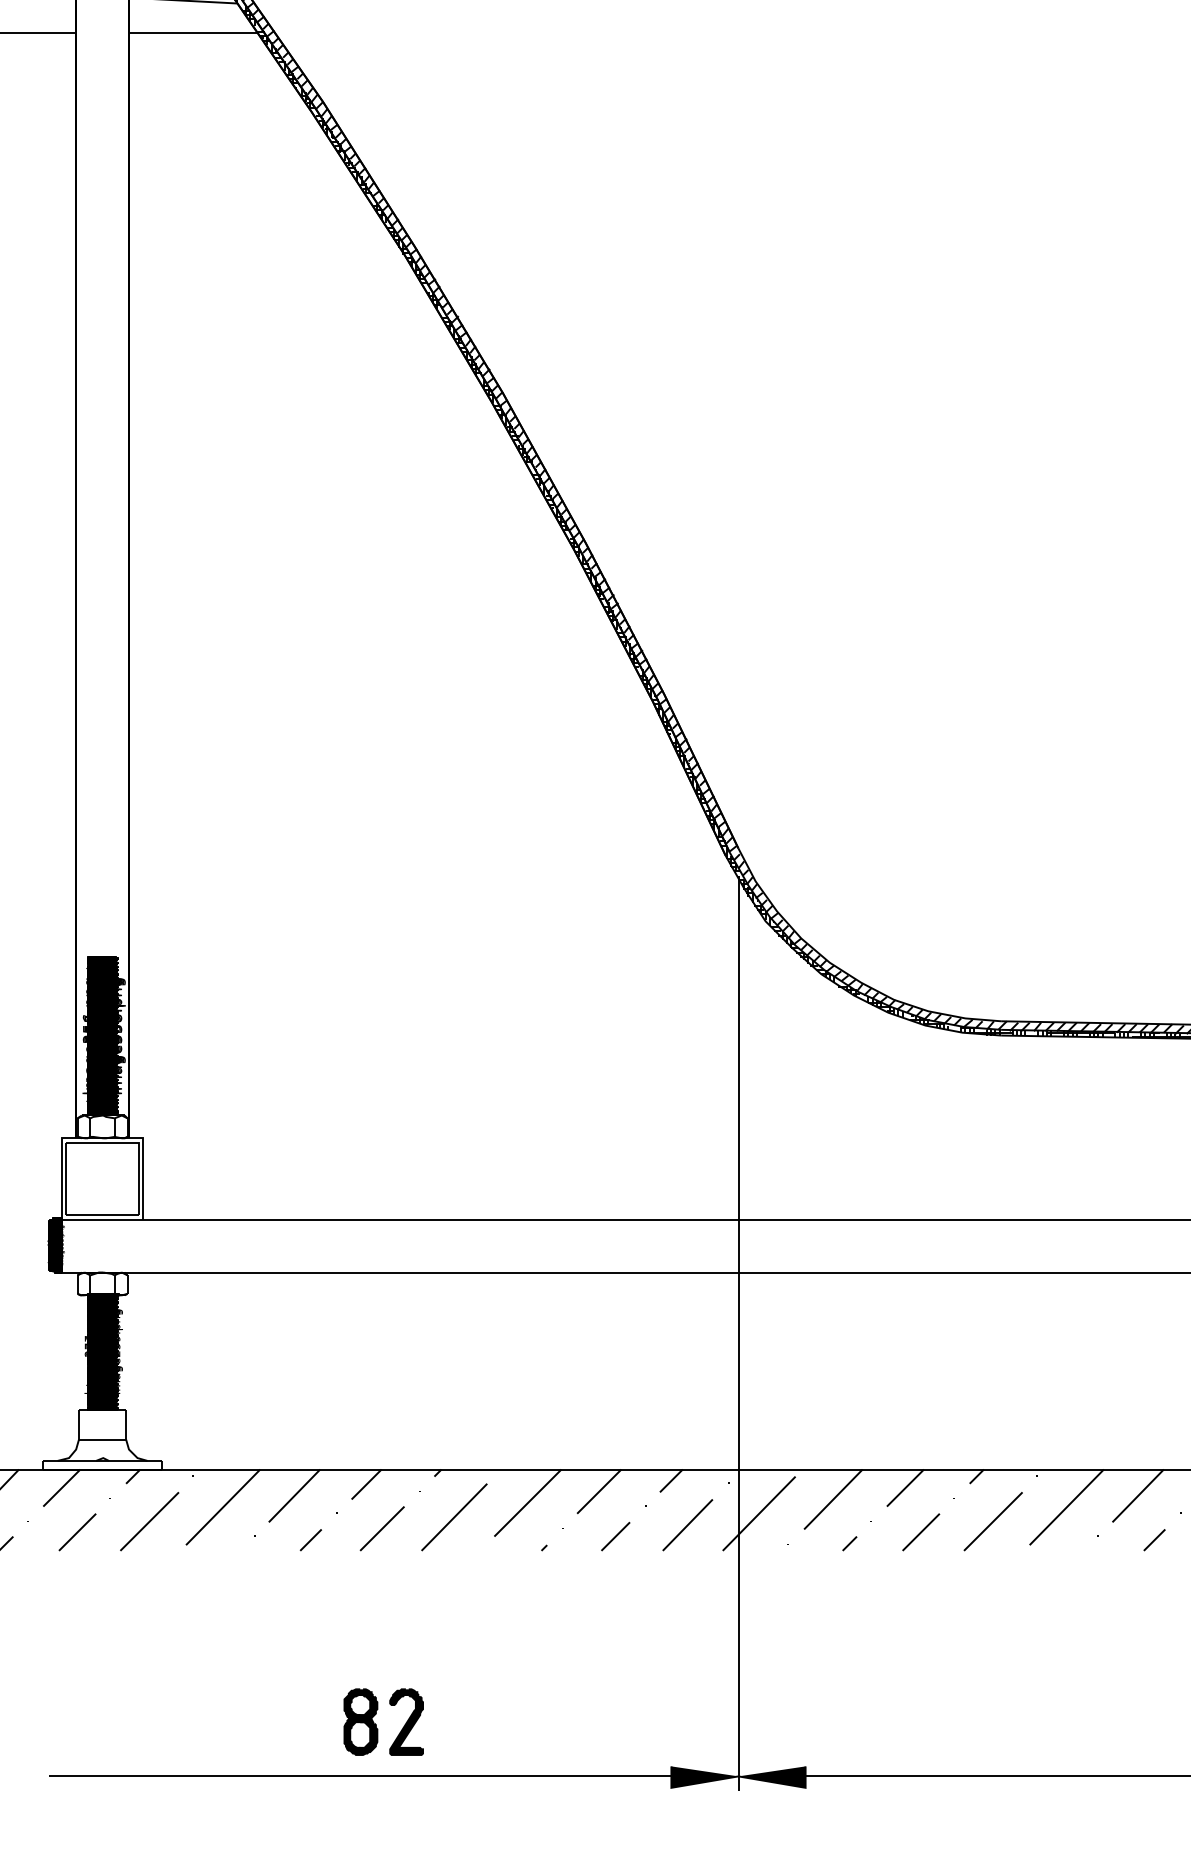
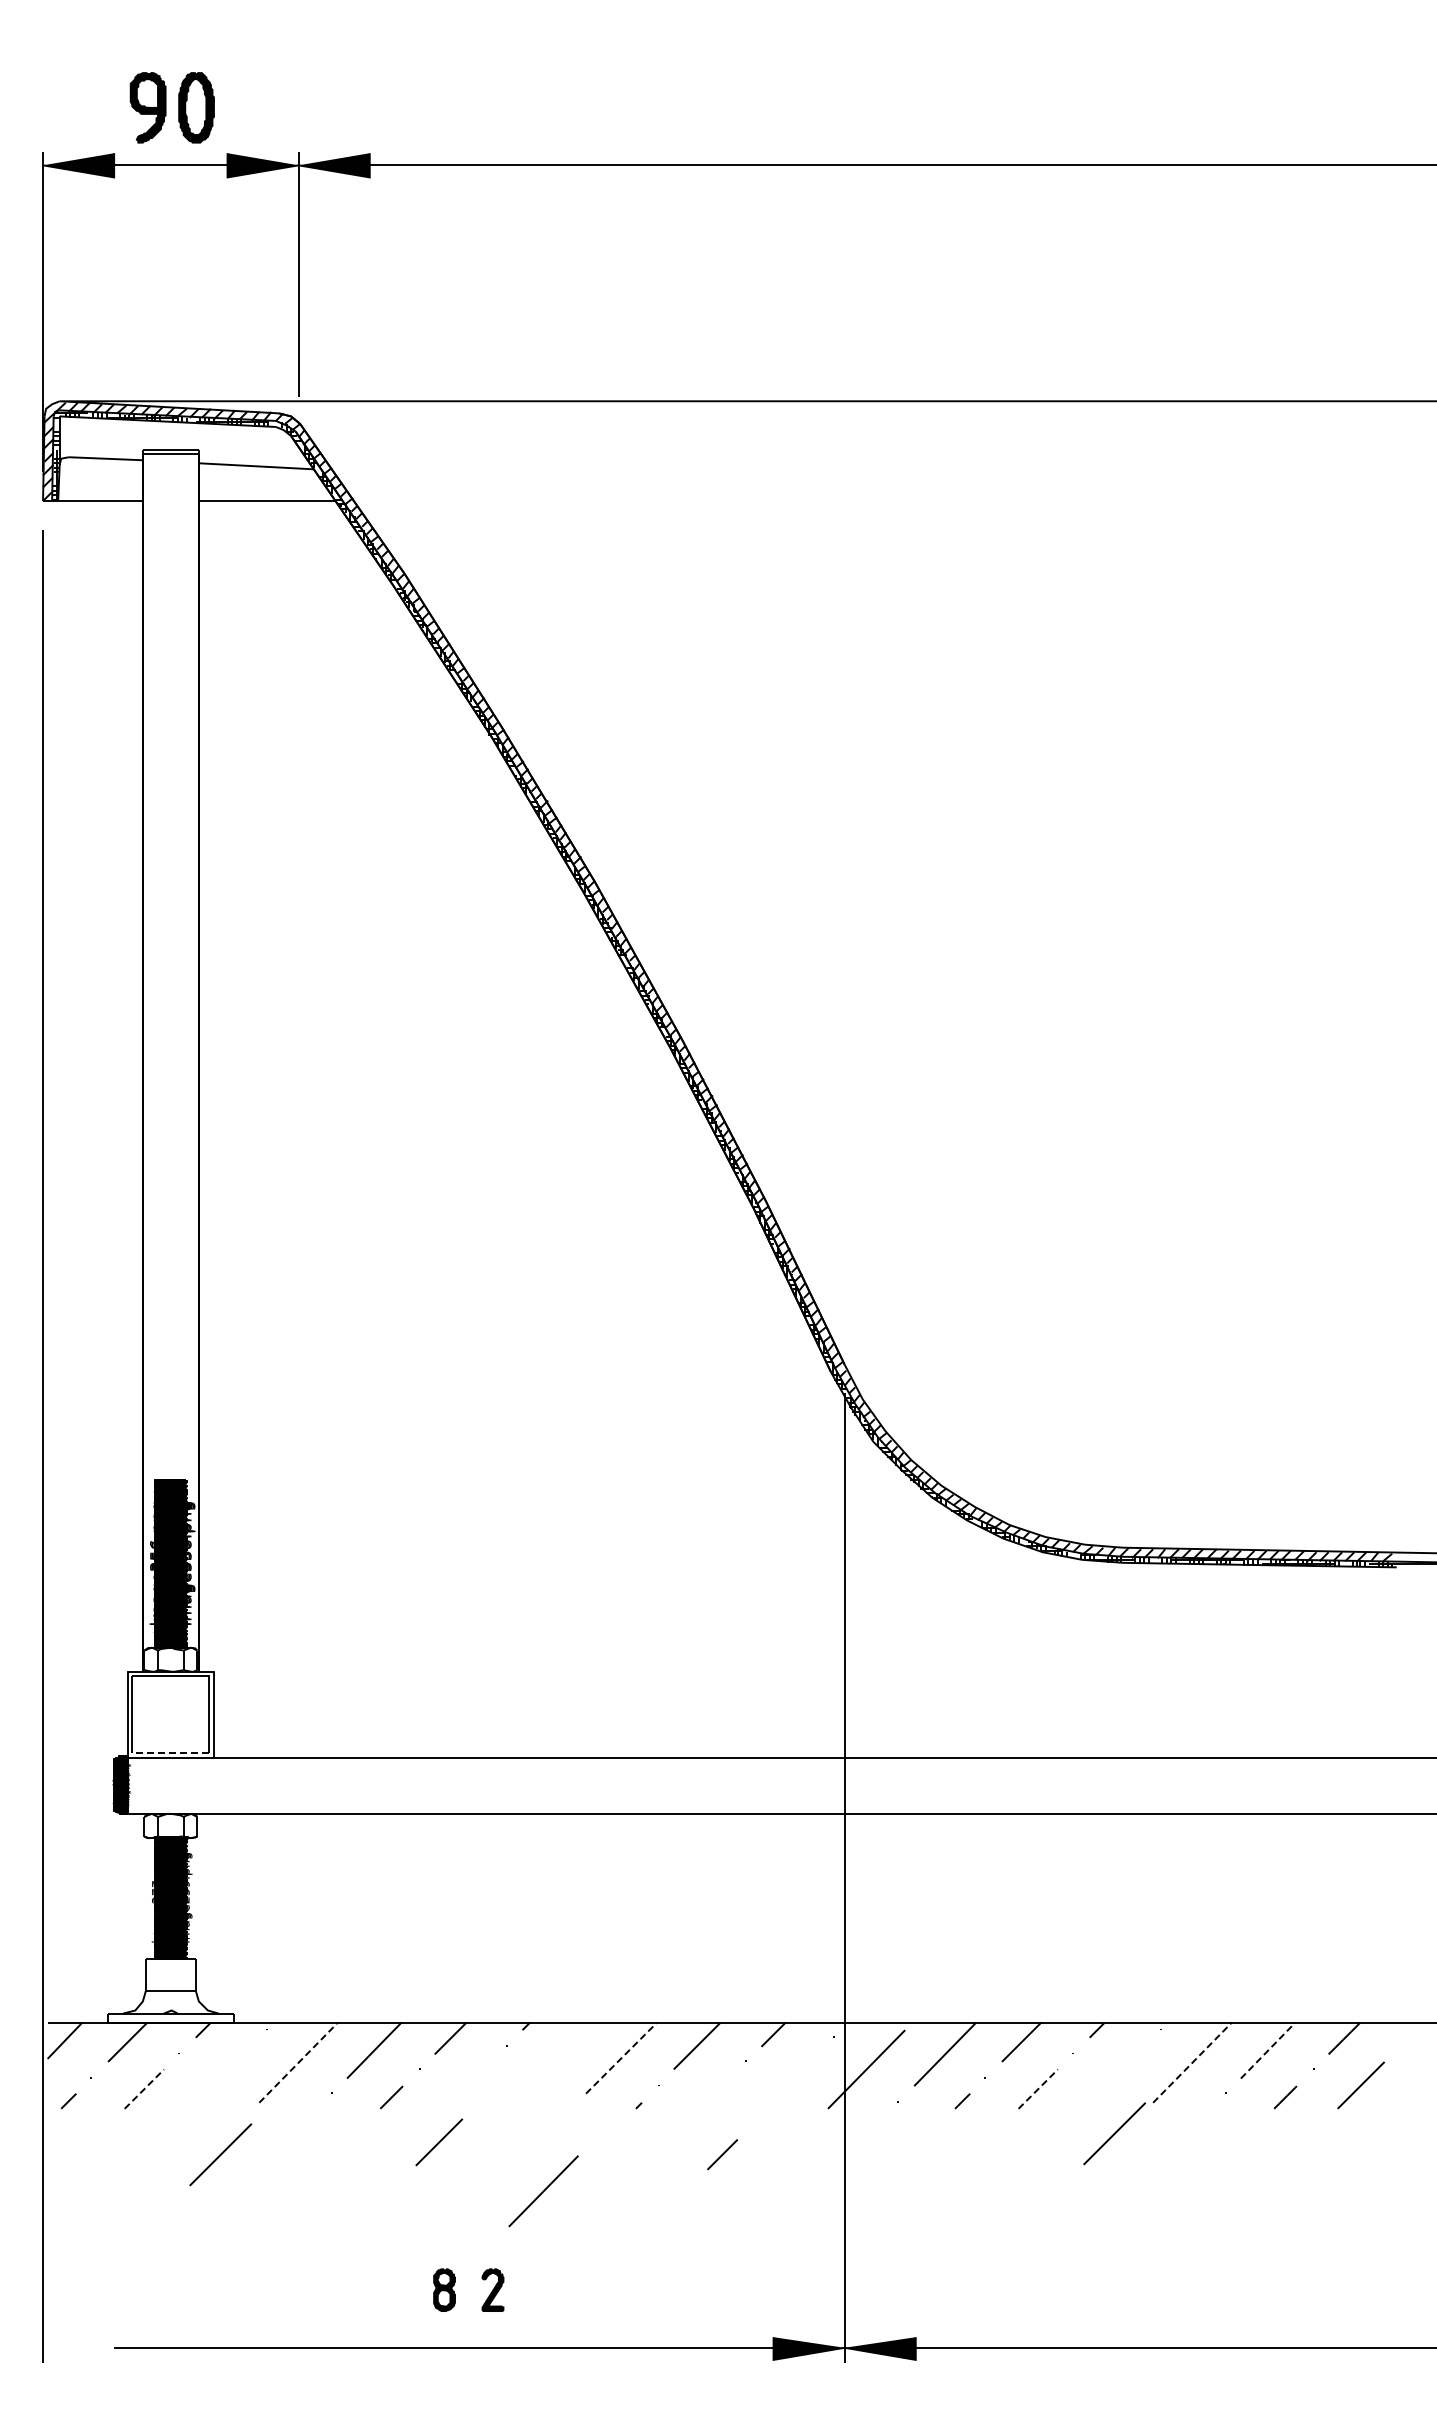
line: (102, 1215) -> (170, 1753), solid -> dashed
line: (1138, 1495) -> (1268, 2050), solid -> dashed
line: (527, 1502) -> (621, 2057), solid -> dashed
line: (223, 1507) -> (299, 2062), solid -> dashed
line: (1066, 1507) -> (1192, 2062), solid -> dashed
line: (454, 1517) -> (543, 2191), moved
line: (149, 1521) -> (220, 2154), moved
line: (993, 1521) -> (1114, 2133), moved
line: (687, 1525) -> (790, 2081), removed
line: (382, 1528) -> (439, 2142), moved
line: (77, 1532) -> (144, 2089), solid -> dashed
line: (921, 1532) -> (1038, 2089), solid -> dashed
line: (615, 1536) -> (722, 2154), moved
part: (360, 1721) -> (444, 2289), size x0.6
part: (406, 1721) -> (492, 2289), size x0.6

